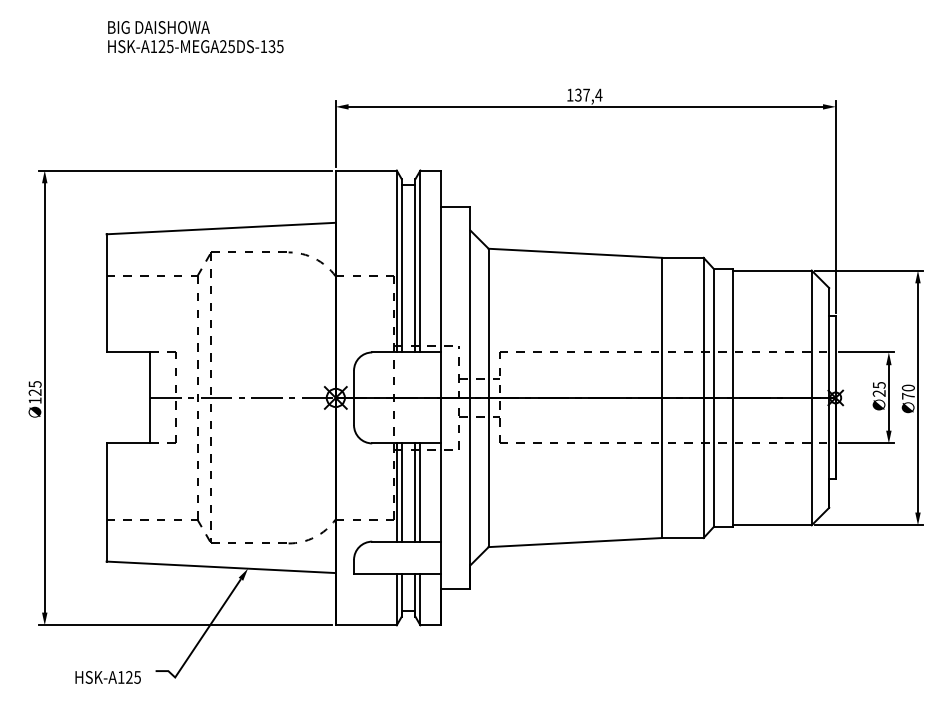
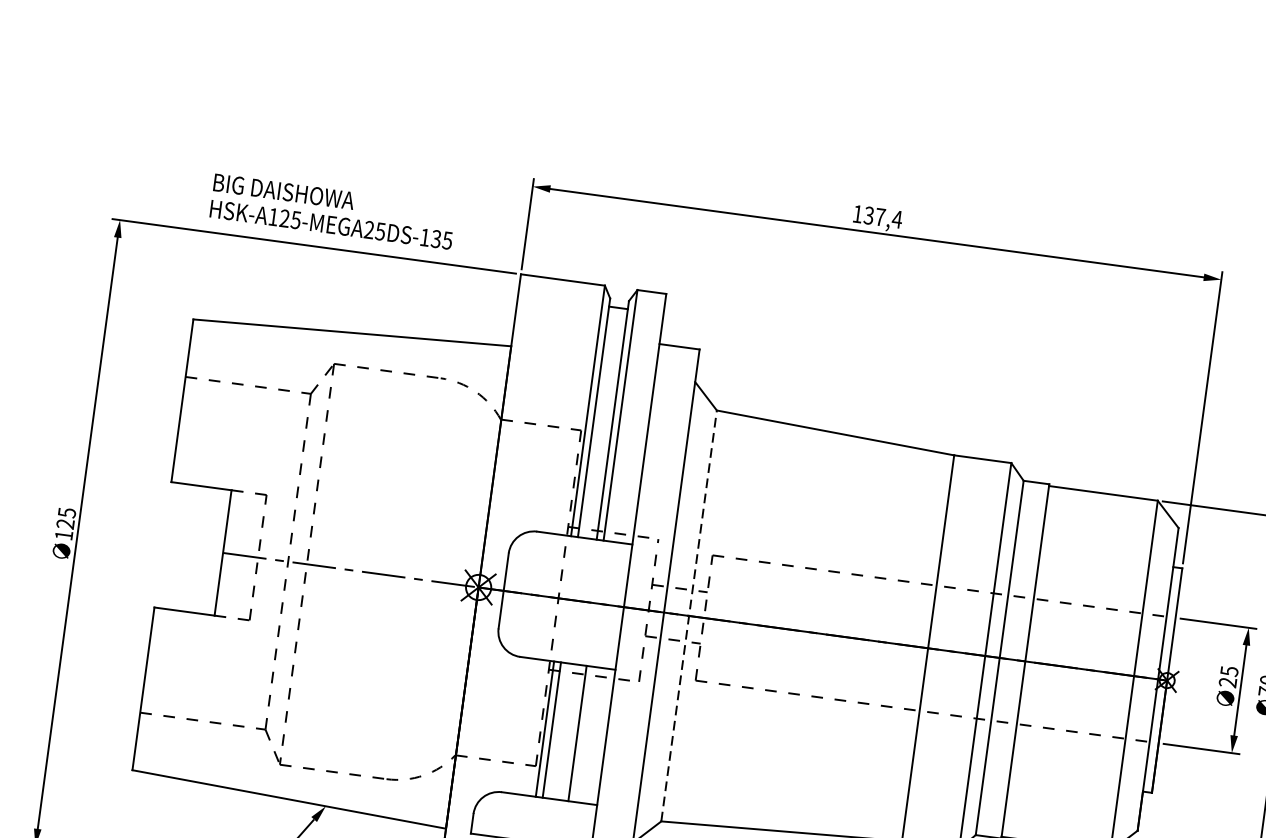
text: (195, 37) -> (332, 212), moved
line: (488, 397) -> (688, 615), solid -> dashed
line: (415, 492) -> (570, 732), removed

